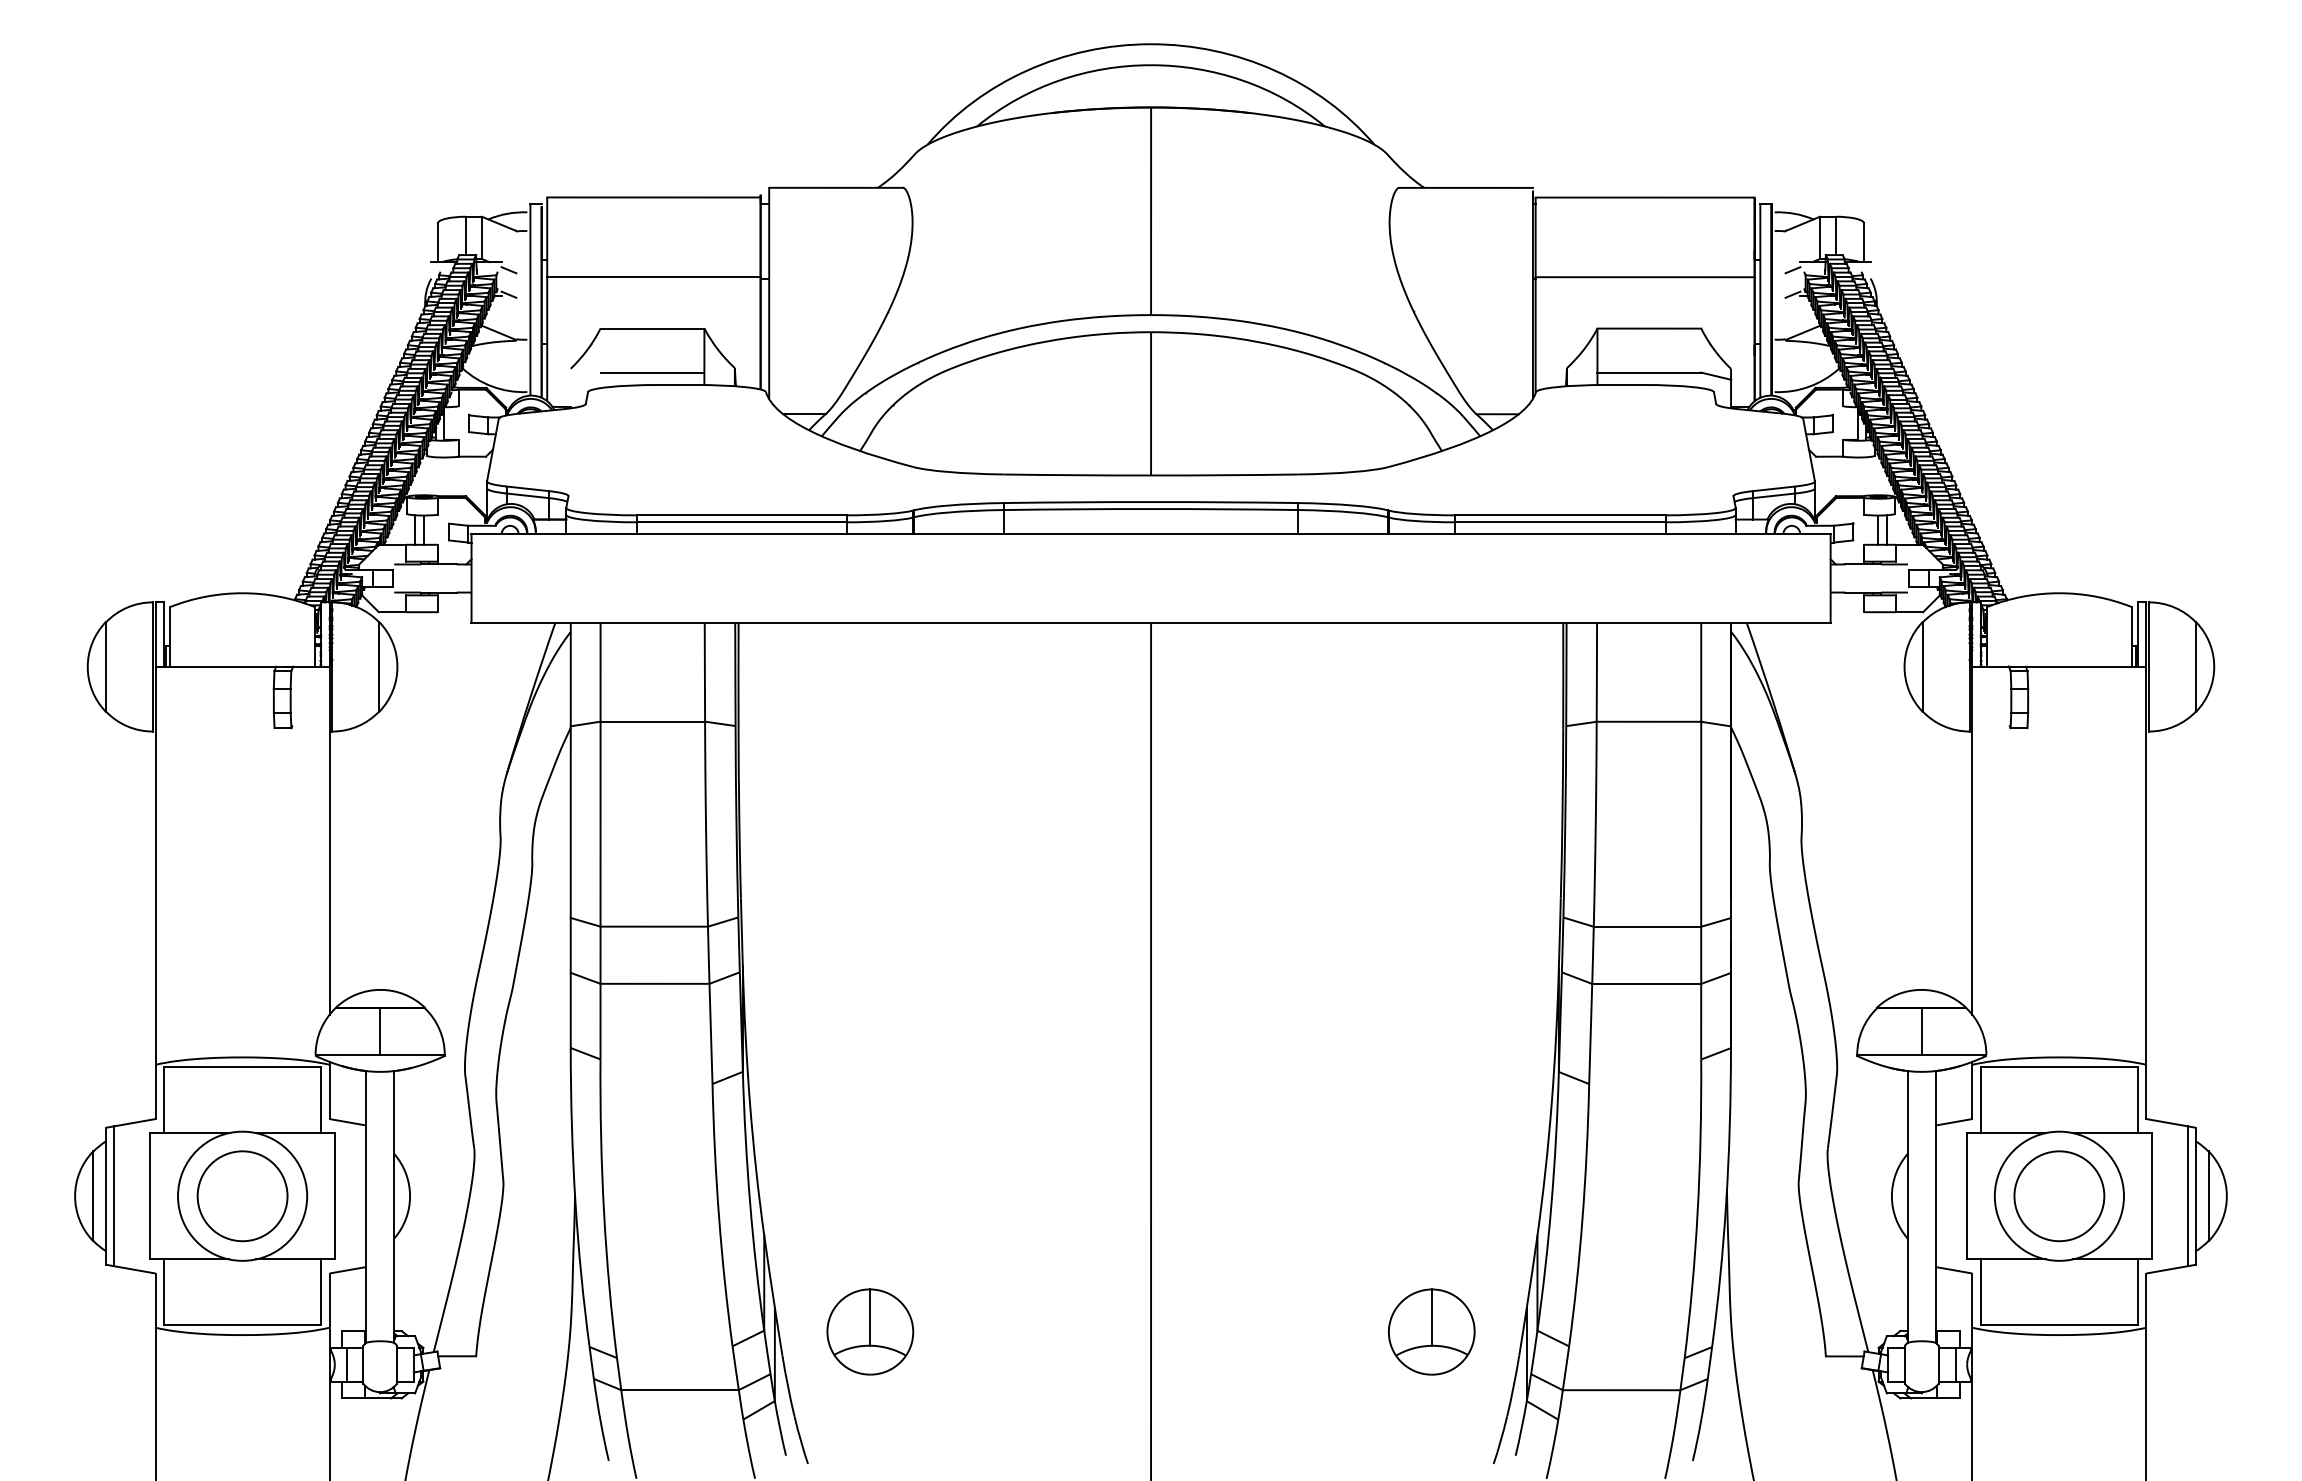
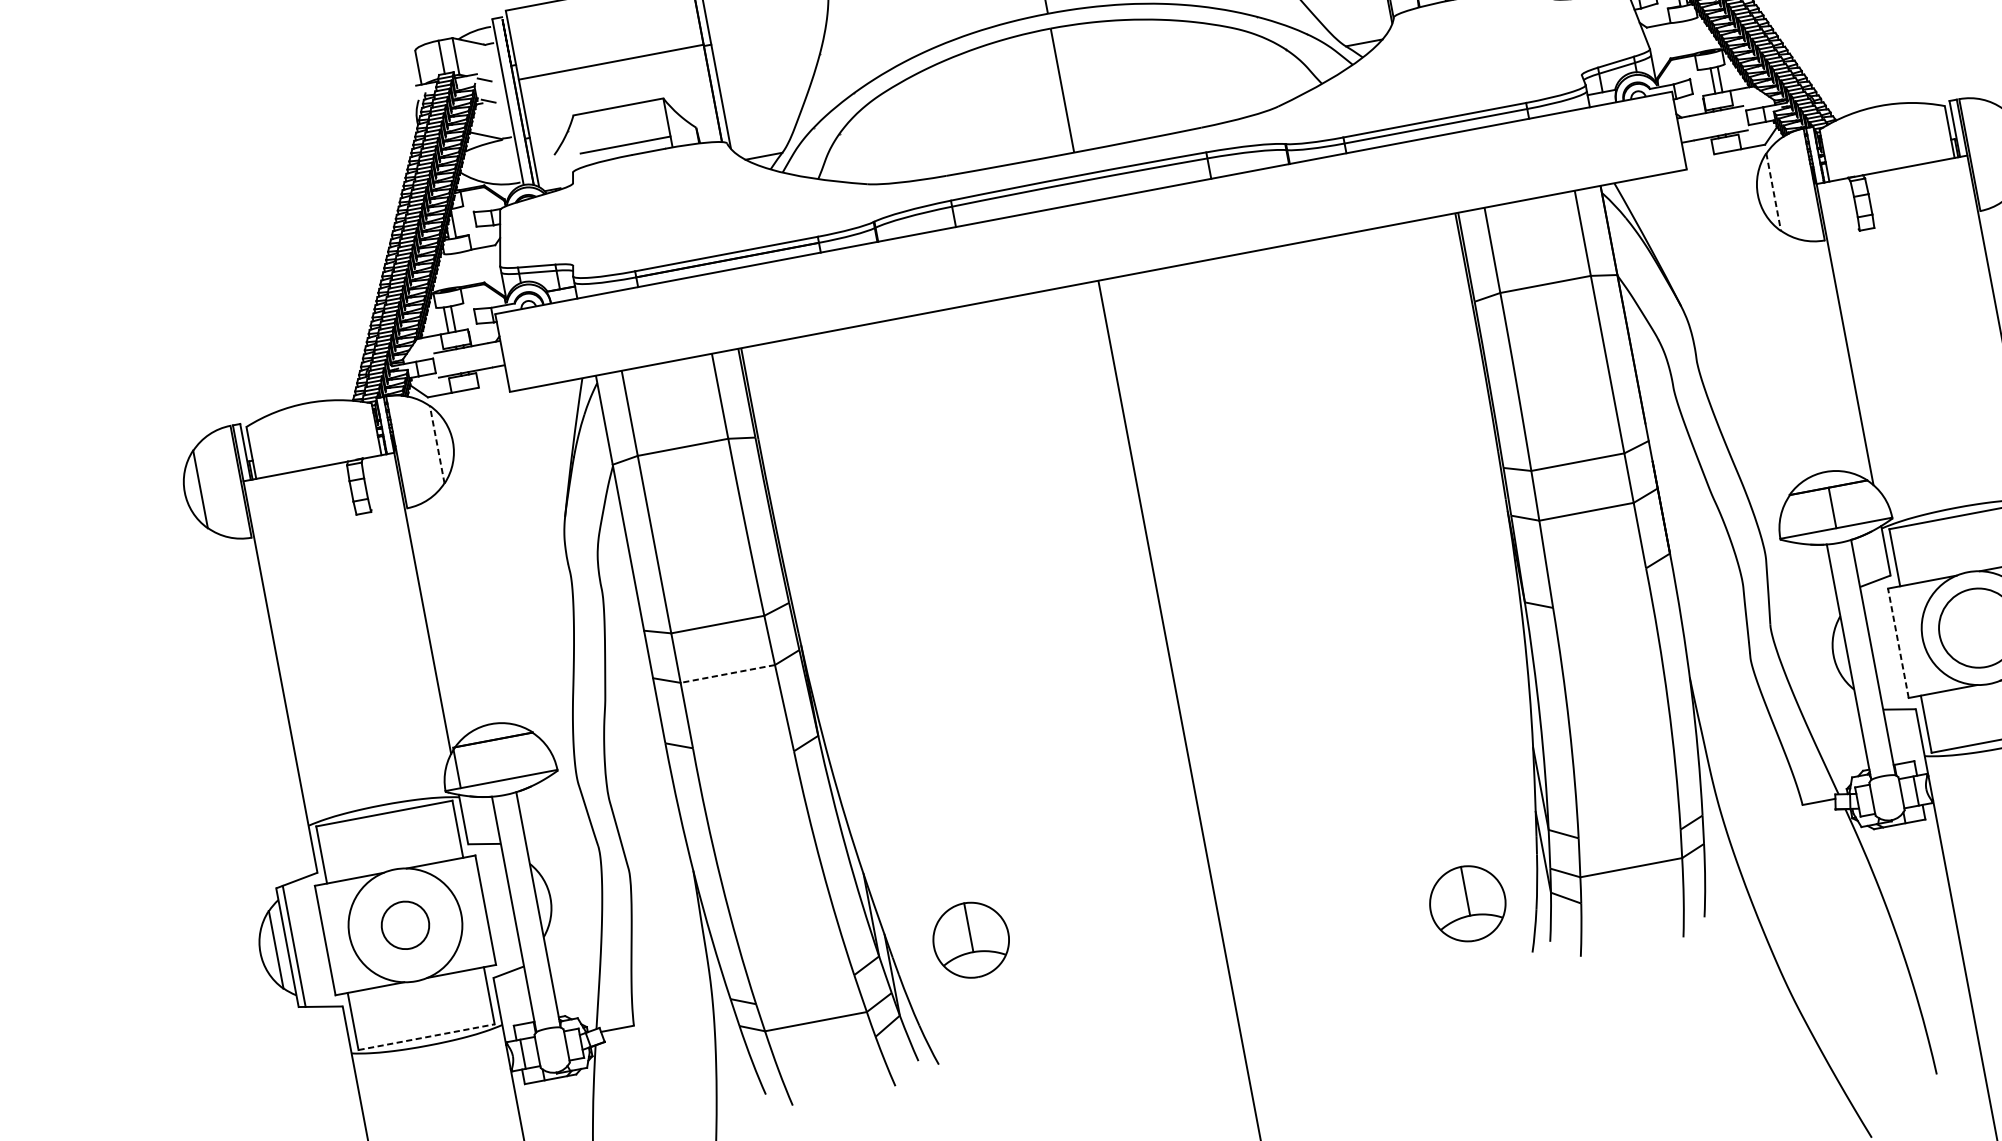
line: (379, 666) -> (437, 444), solid -> dashed
line: (1922, 666) -> (1773, 191), solid -> dashed
line: (654, 983) -> (727, 673), solid -> dashed
line: (380, 1031) -> (457, 767), moved
line: (1966, 1195) -> (1898, 642), solid -> dashed
circle: (242, 1196) -> (405, 925), size x0.6
line: (242, 1325) -> (426, 1037), solid -> dashed
part: (1431, 1331) -> (1467, 903), moved

